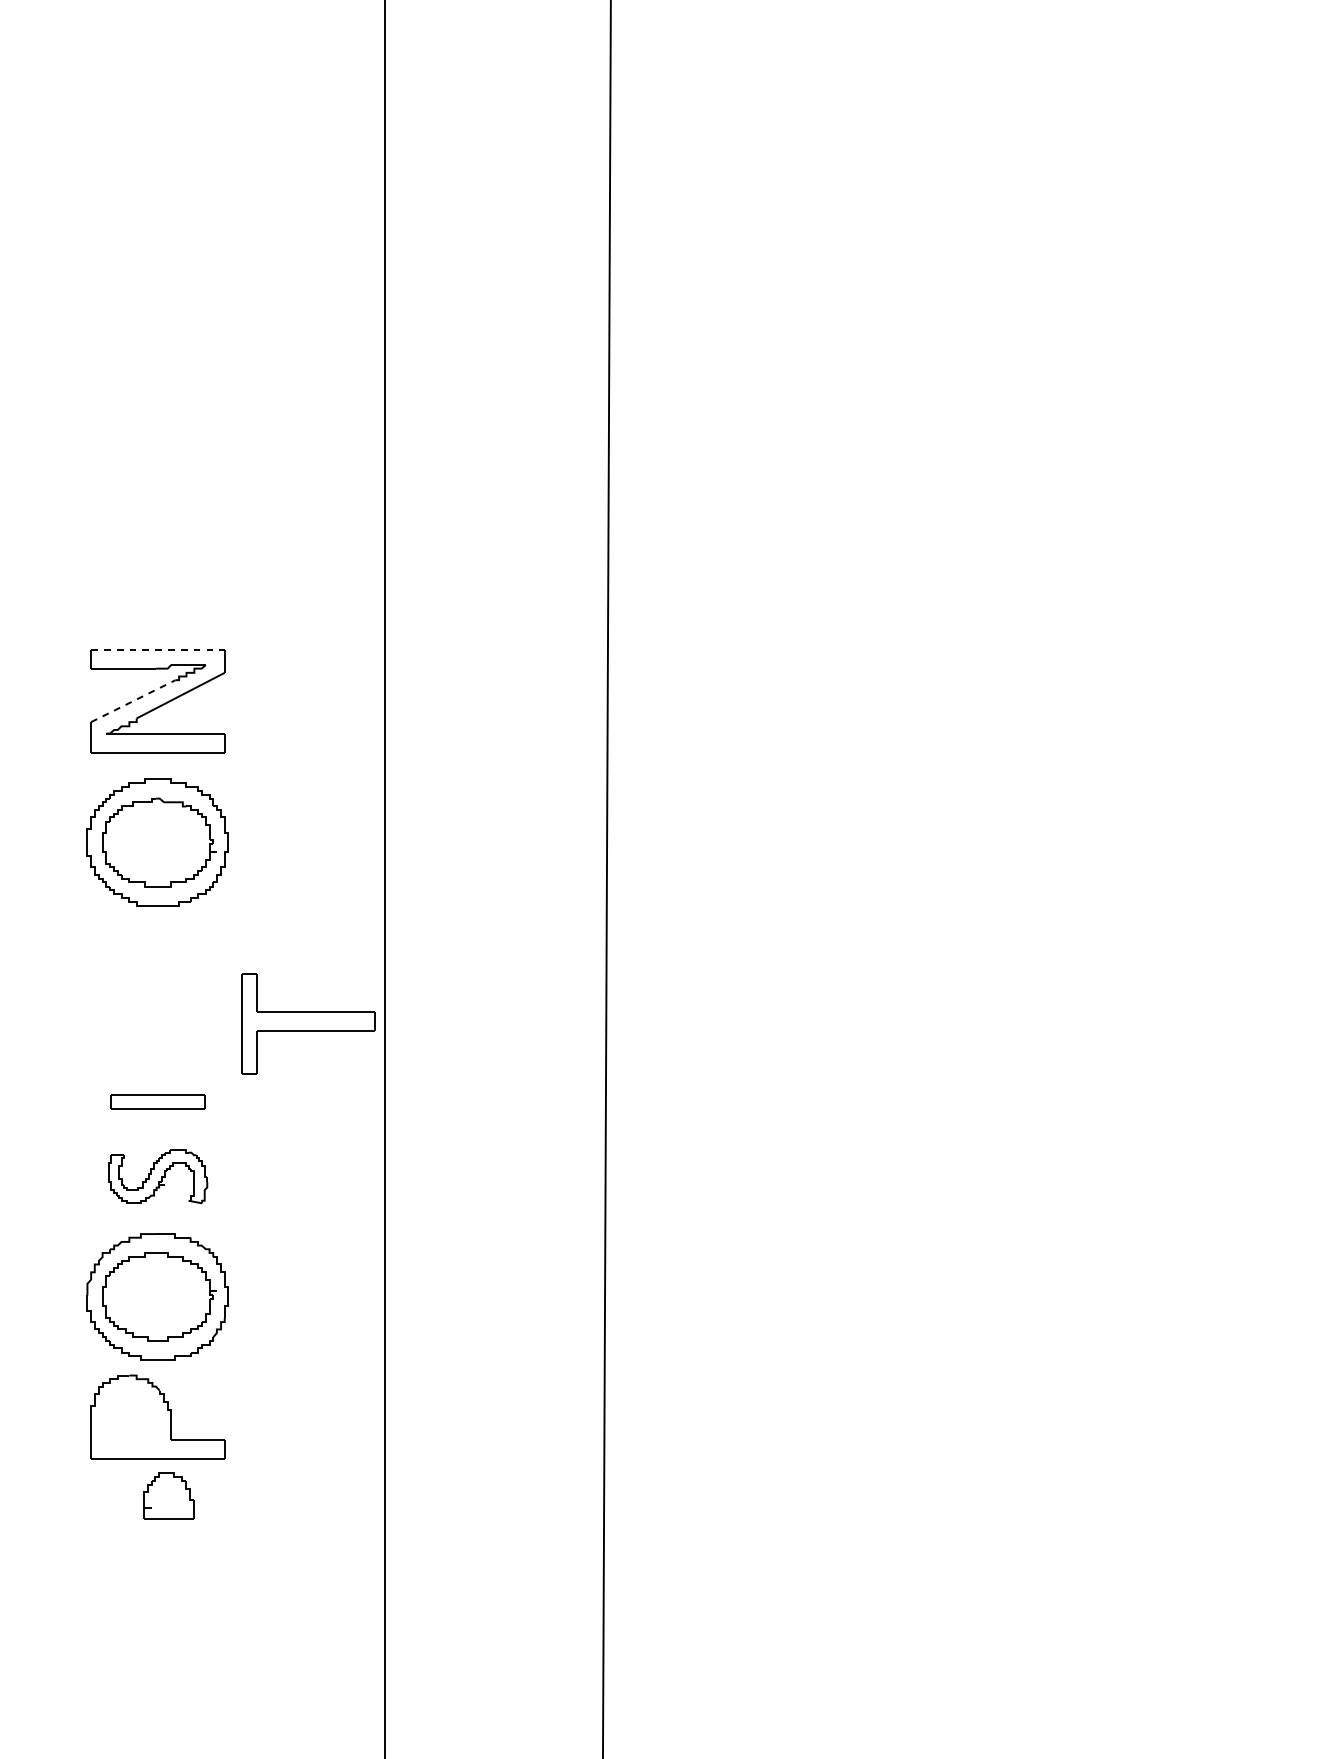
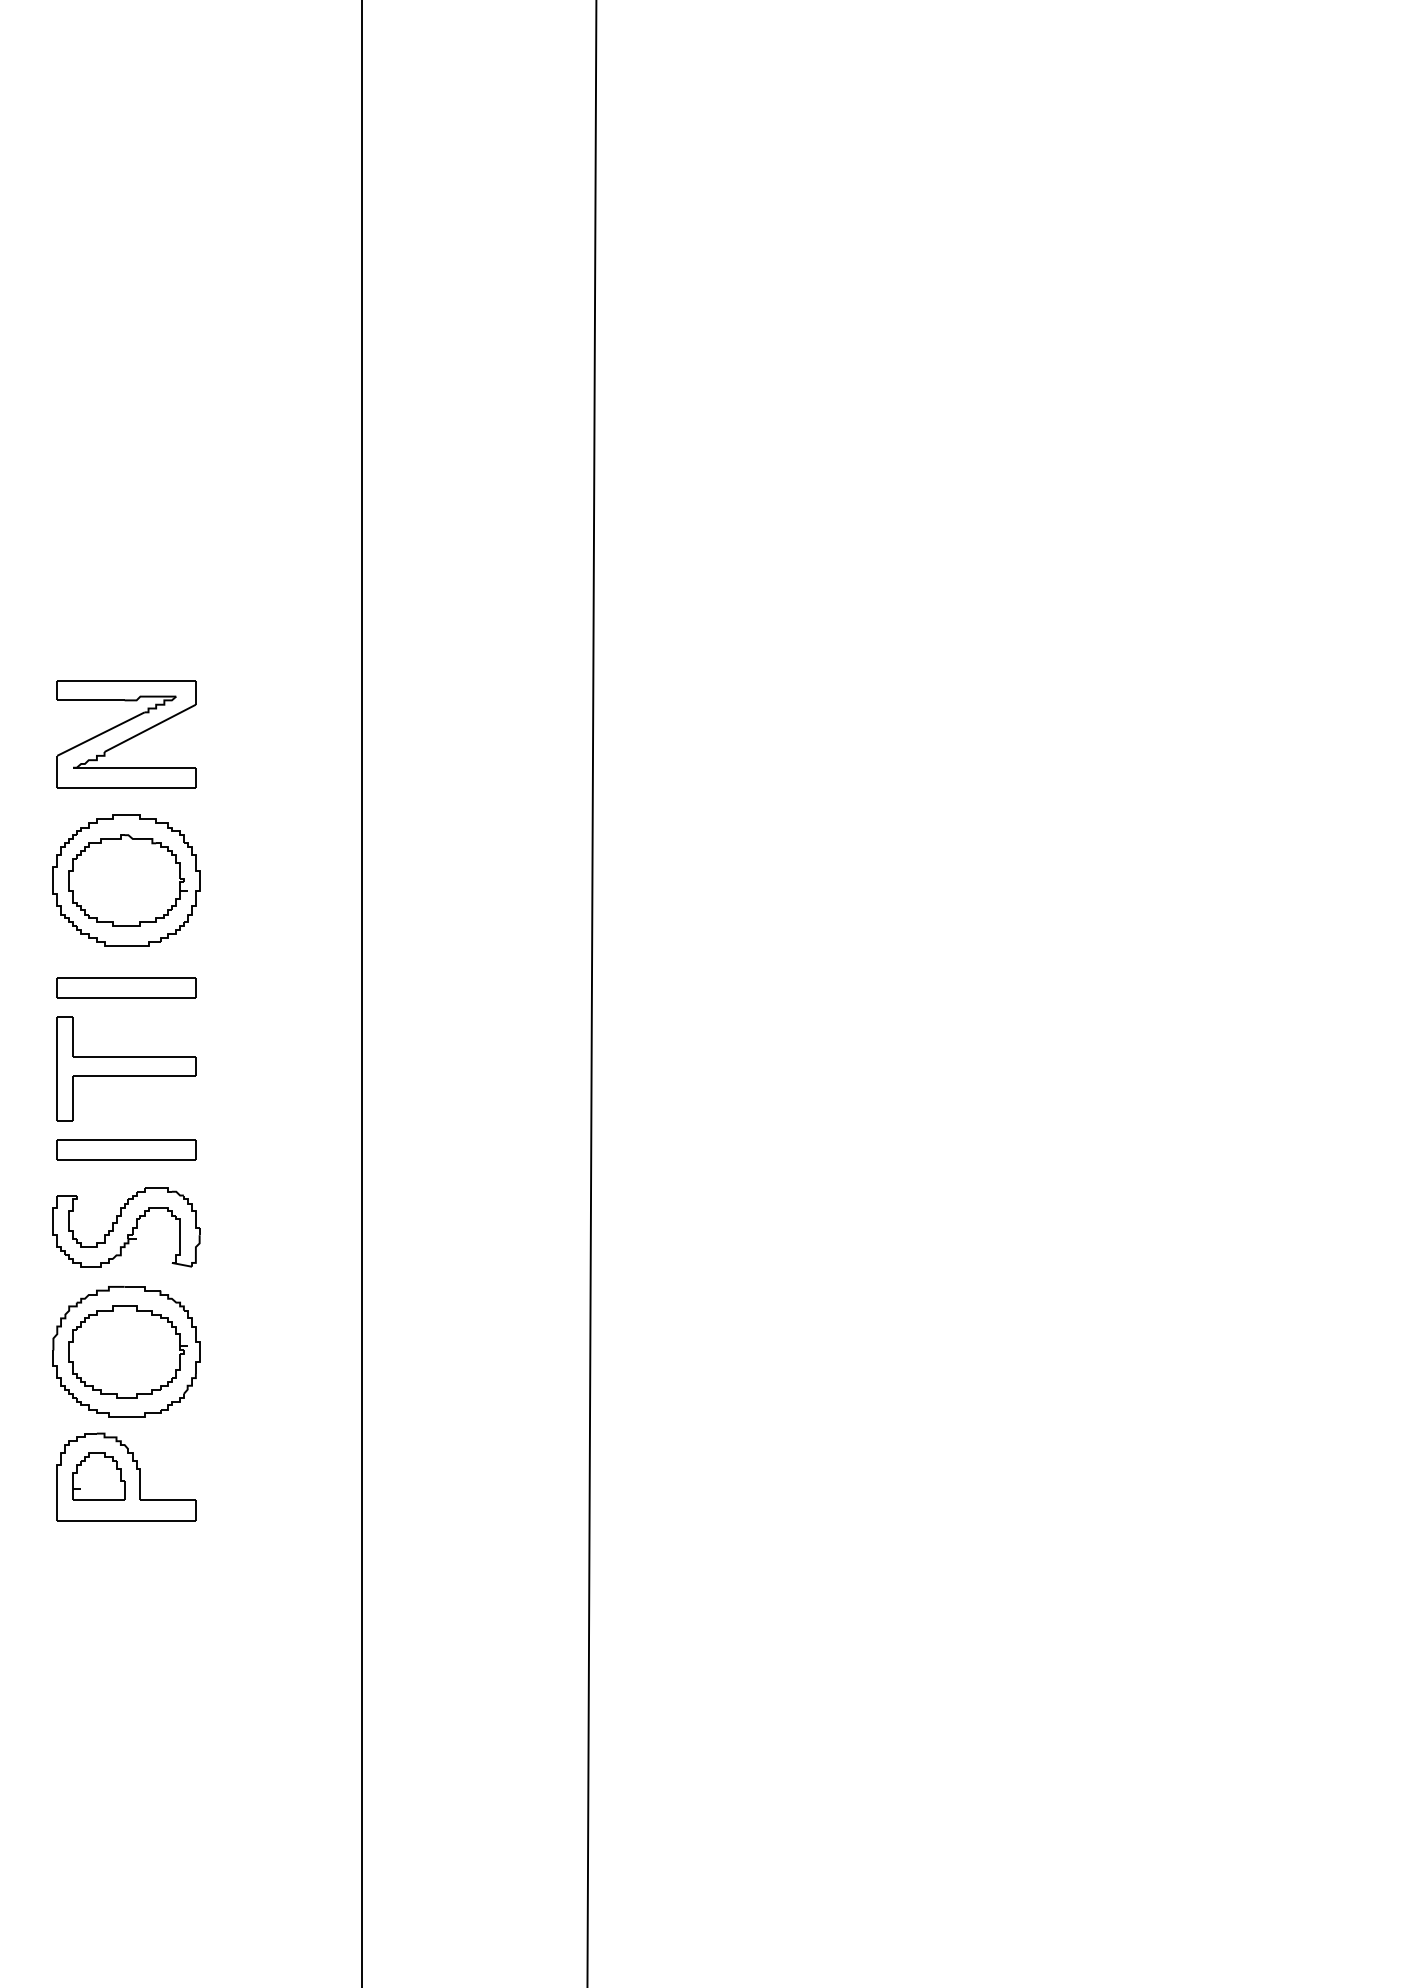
line: (158, 649) -> (127, 680), dashed -> solid
line: (133, 701) -> (101, 734), dashed -> solid
part: (157, 945) -> (126, 987), added
part: (308, 1023) -> (126, 1068), moved
part: (157, 1101) -> (126, 1149), size x1.43
part: (157, 1176) -> (126, 1227), size x1.43
part: (168, 1495) -> (98, 1476), moved

